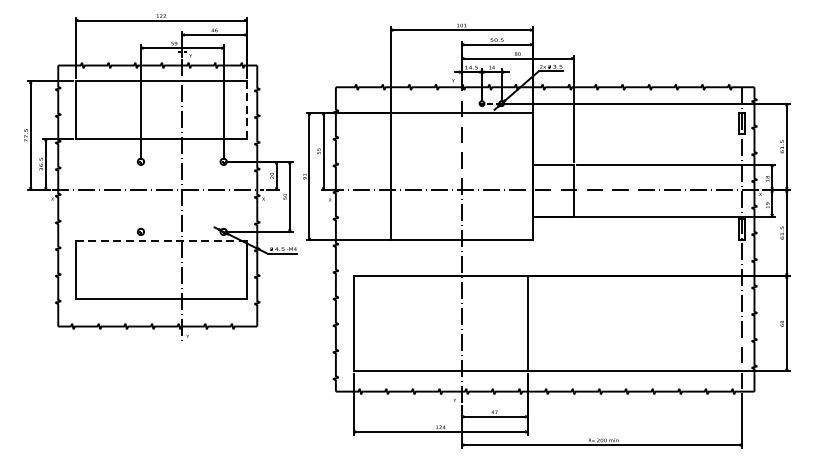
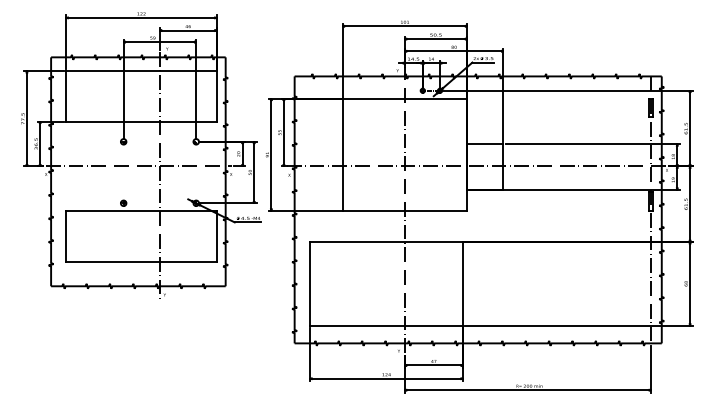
line: (246, 109) -> (216, 95), dashed -> solid
line: (162, 241) -> (142, 211), dashed -> solid

